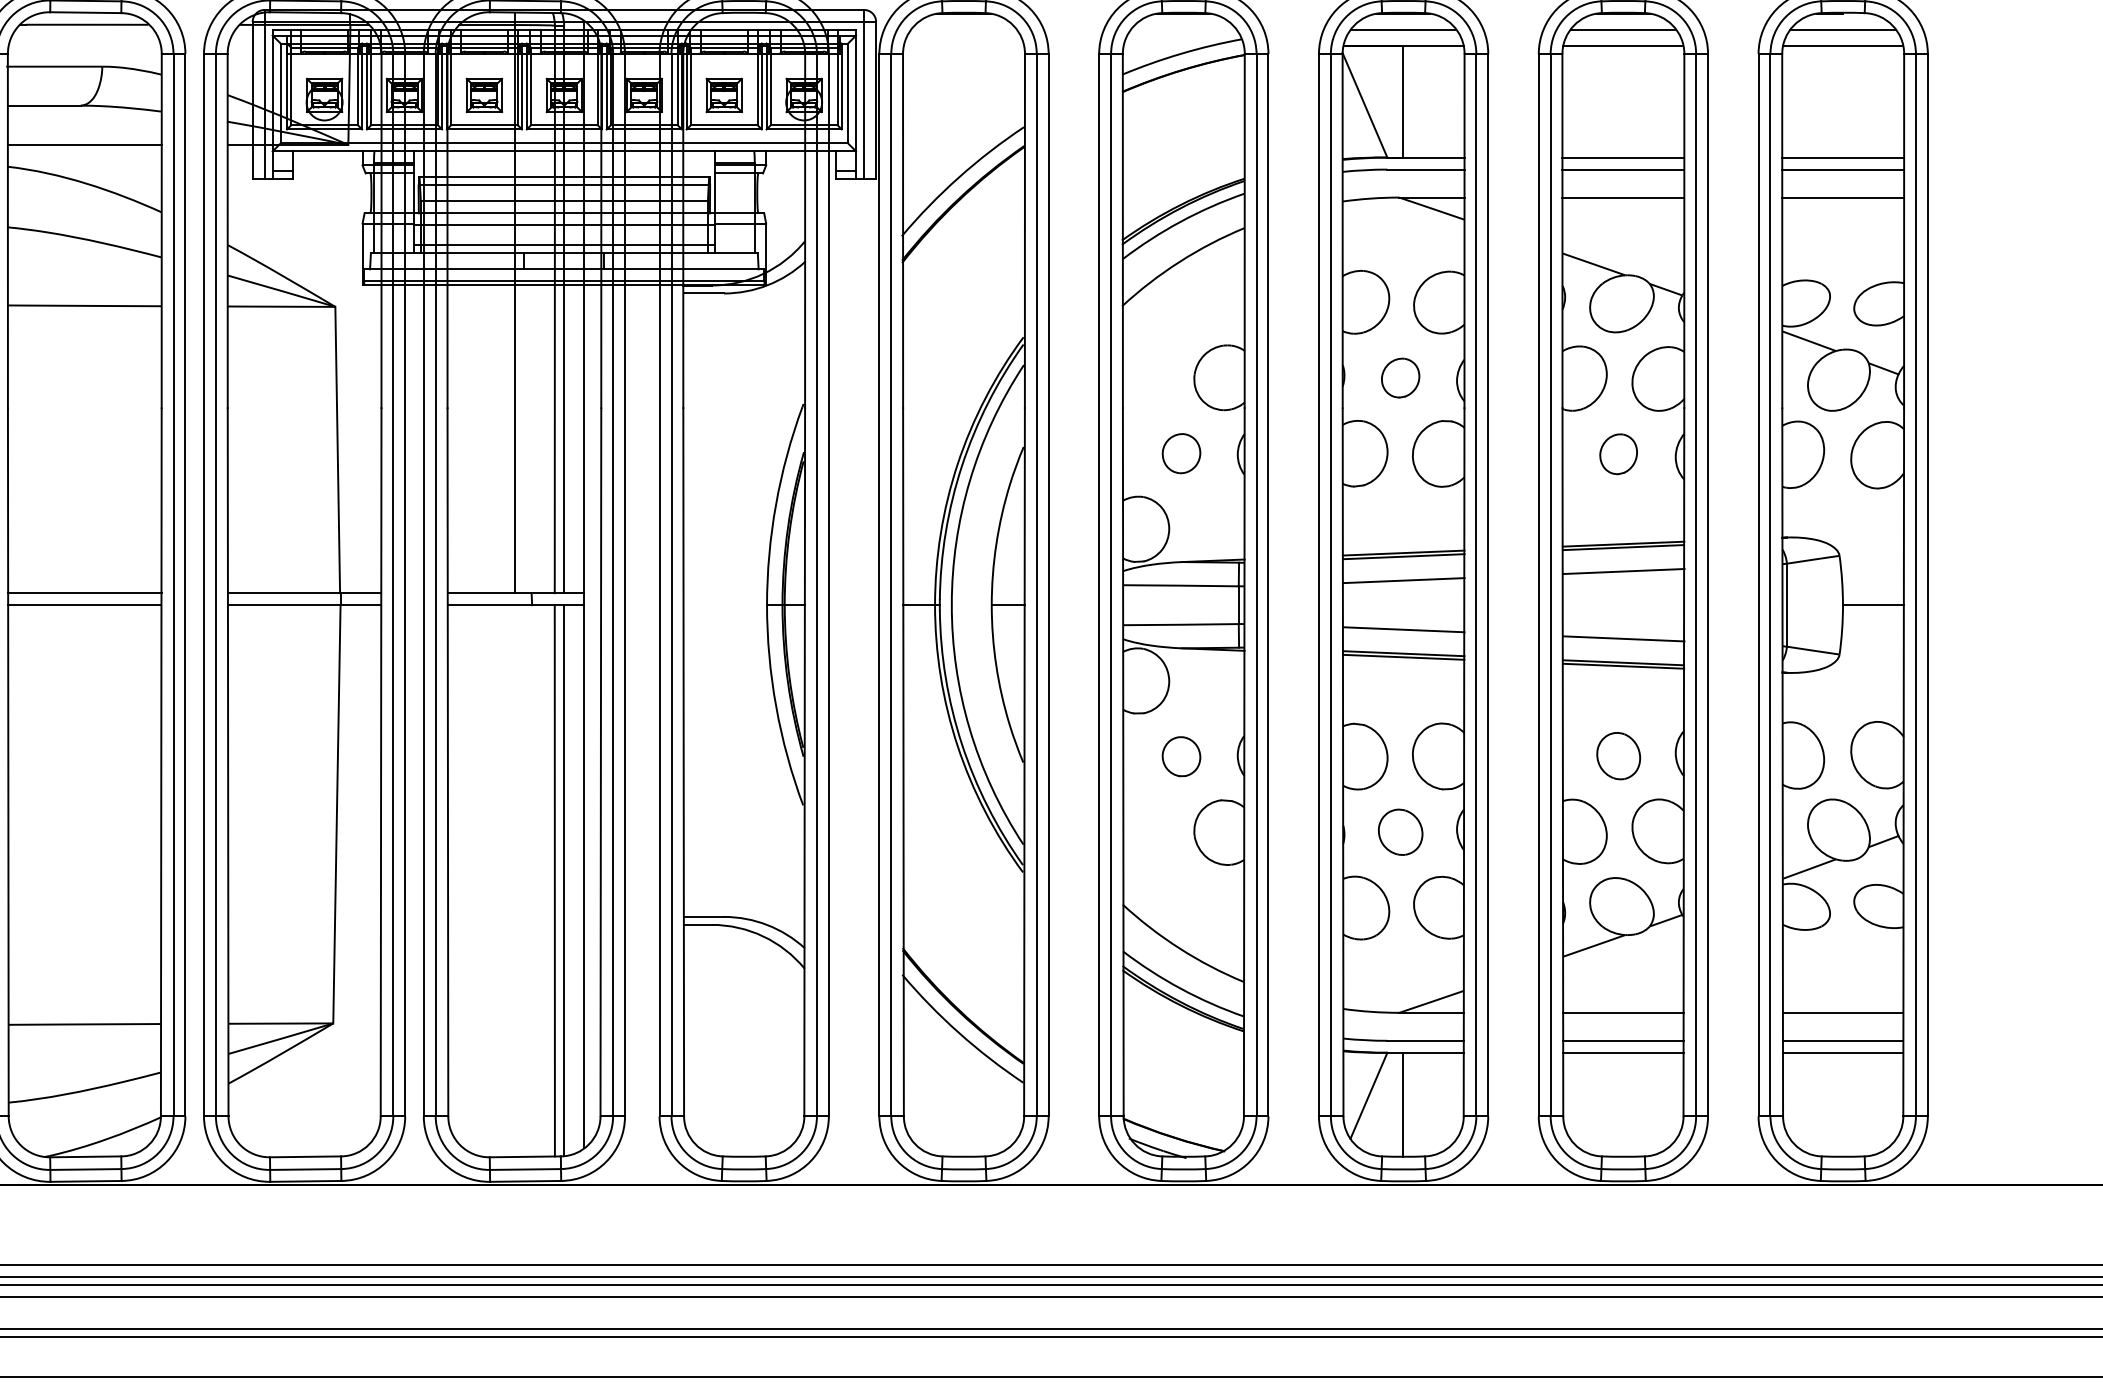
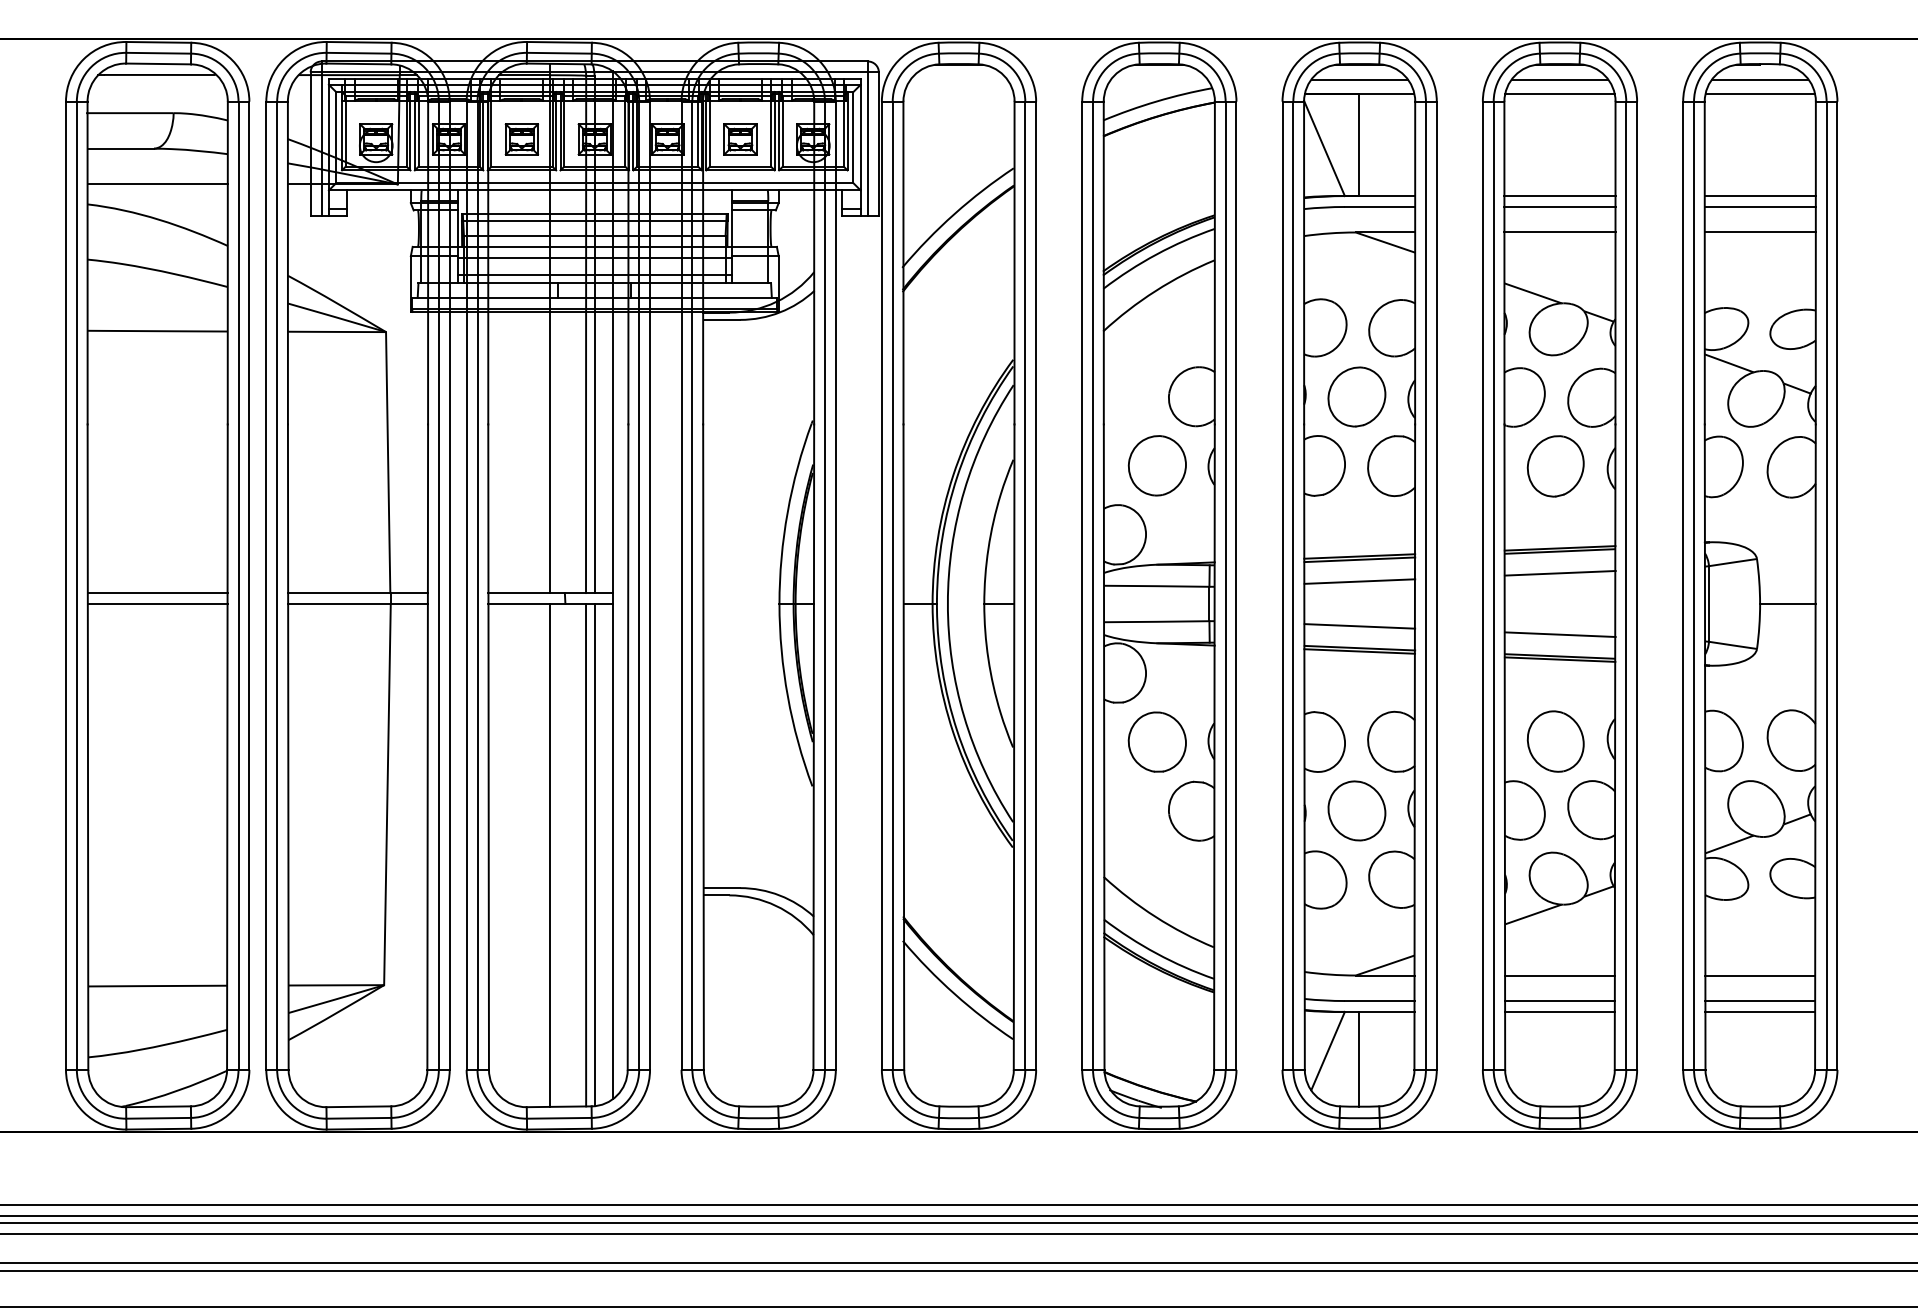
part: (1400, 377) -> (1356, 396), size x1.67
part: (1180, 453) -> (1156, 465), size x1.67
part: (1618, 454) -> (1555, 466), size x1.67
part: (1180, 756) -> (1156, 741), size x1.67
part: (1618, 756) -> (1555, 741), size x1.43
part: (1400, 831) -> (1356, 810), size x1.43
line: (514, 881) -> (549, 855), added

